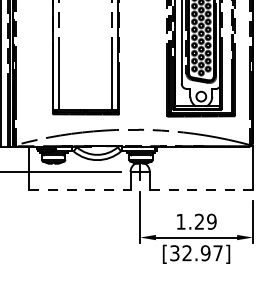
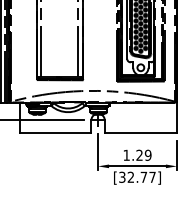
line: (80, 190) -> (56, 133), dashed -> solid
line: (202, 190) -> (141, 133), dashed -> solid
text: (205, 252) -> (143, 176), [32.97] -> [32.77]

